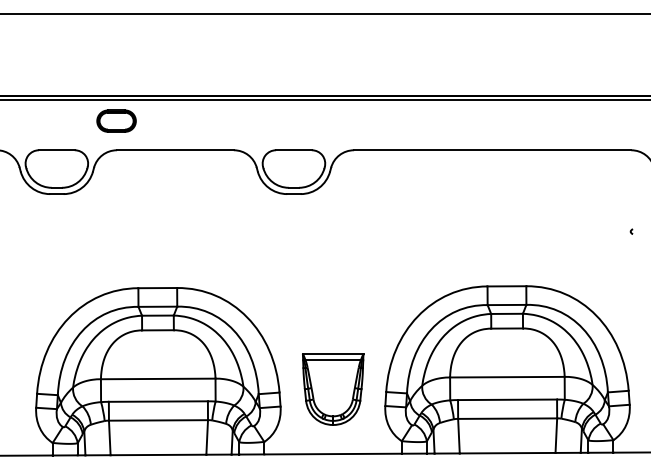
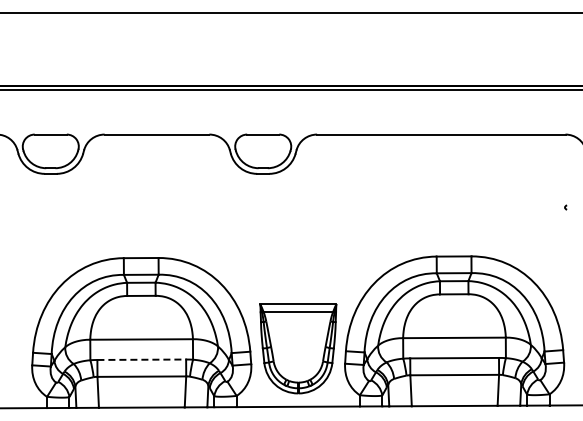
part: (116, 121) -> (104, 108), removed
part: (333, 389) -> (298, 348), size x1.4
line: (159, 401) -> (142, 359), solid -> dashed

